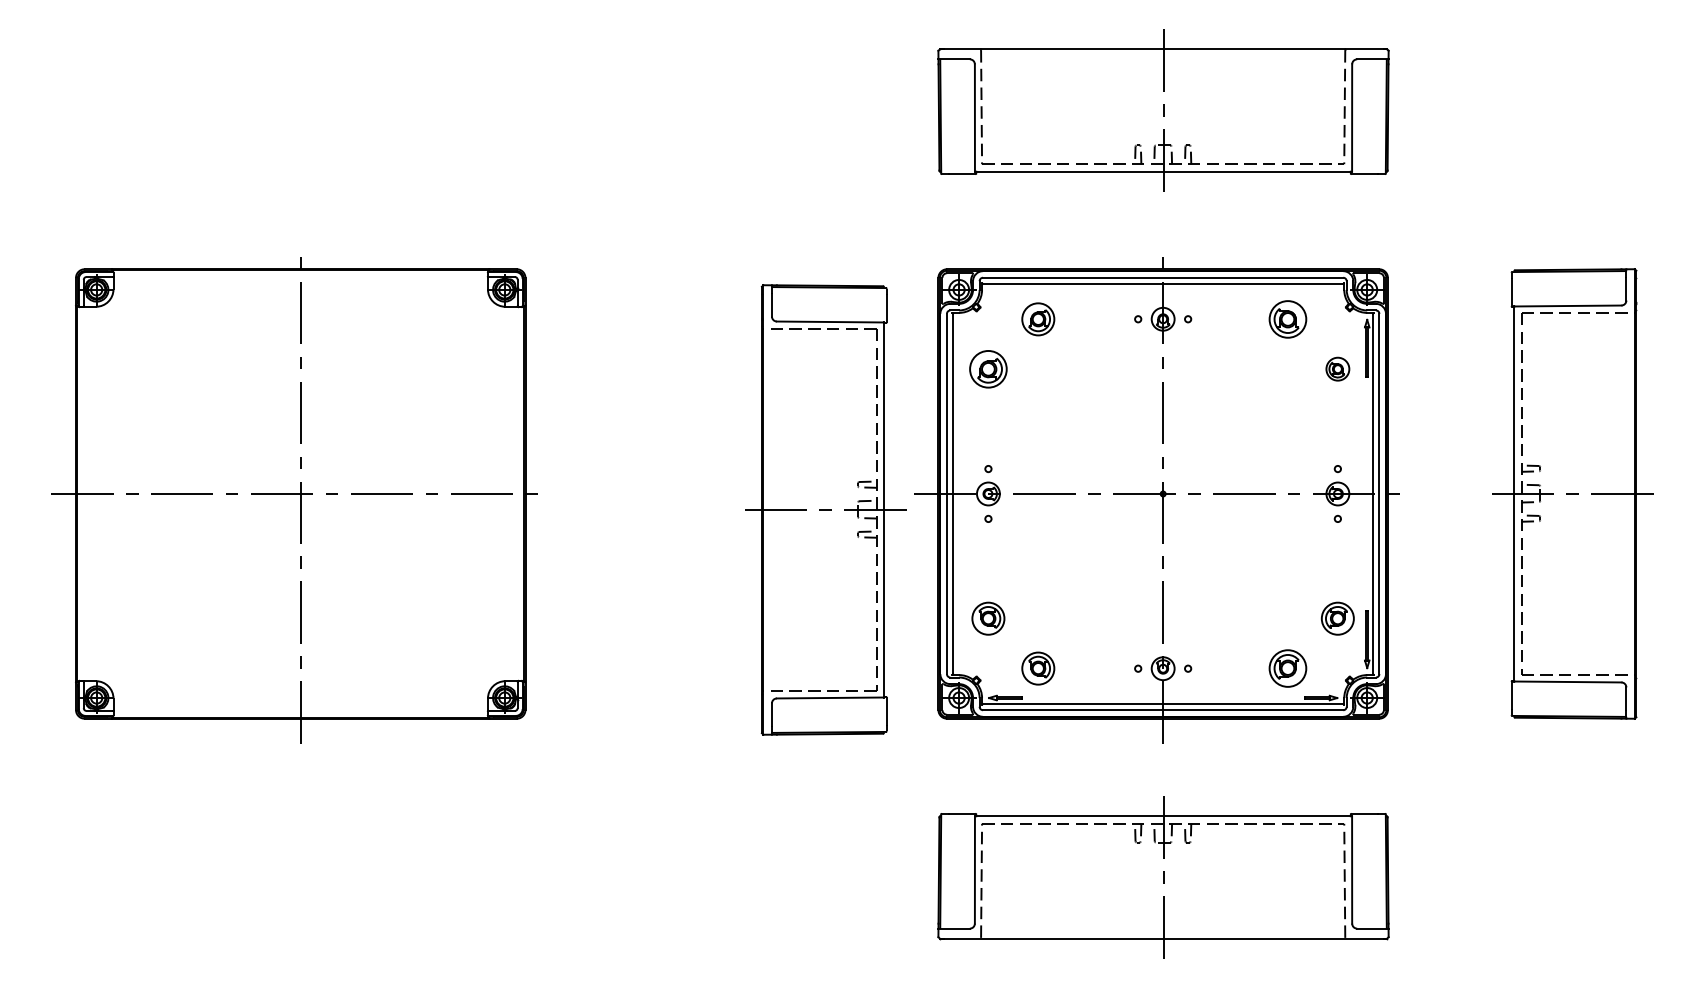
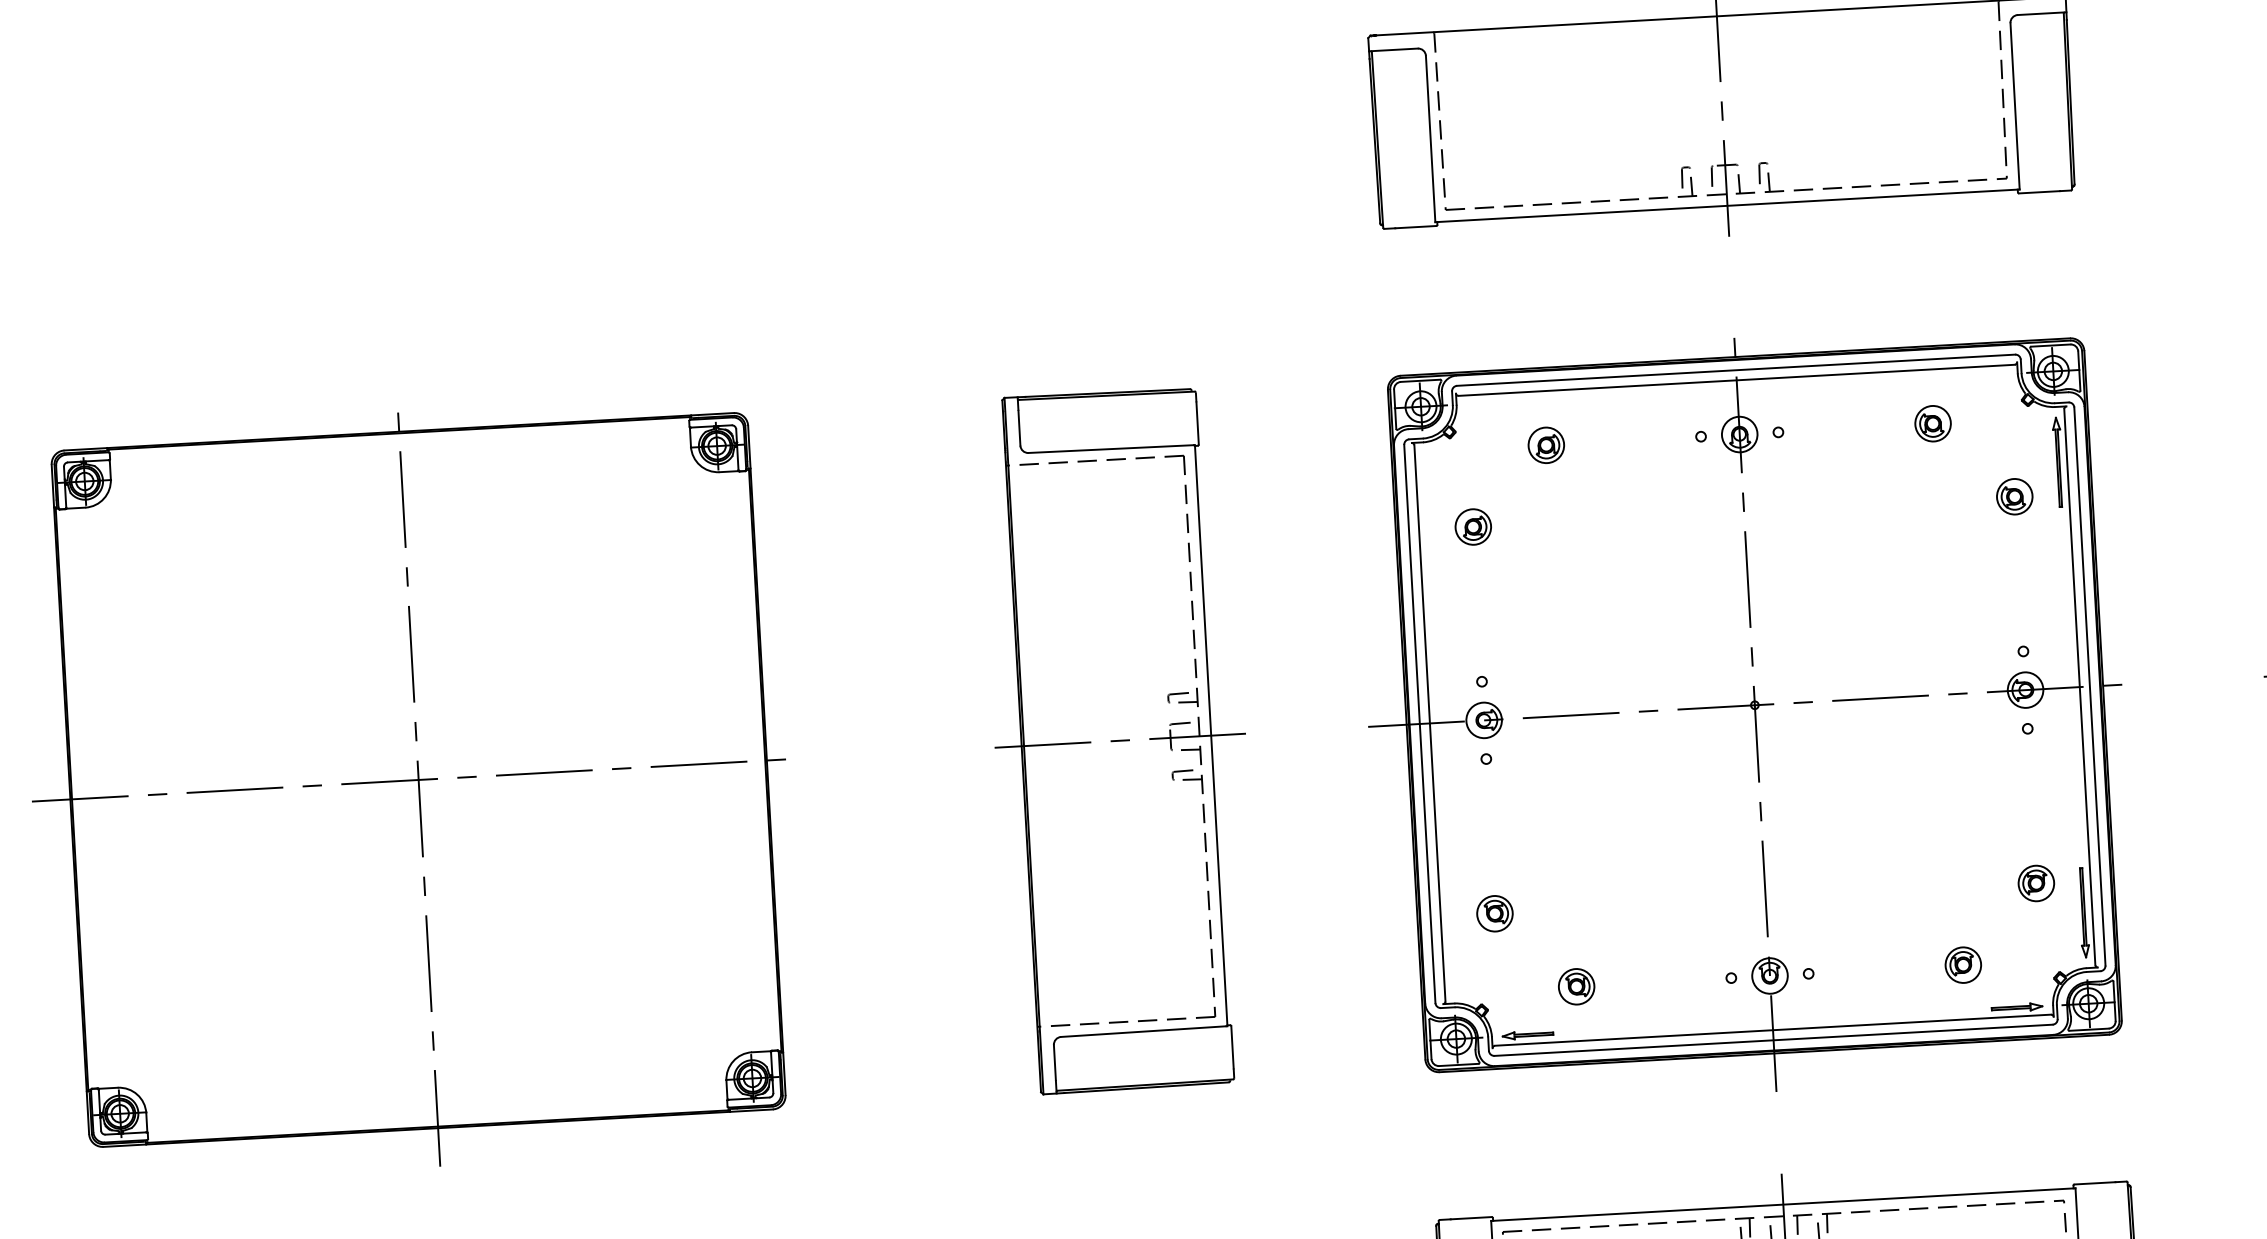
part: (1038, 318) -> (1546, 444), size x0.71
part: (1287, 318) -> (1932, 422), size x0.62
part: (988, 368) -> (1473, 525), size x0.62
part: (825, 509) -> (1120, 739), moved
part: (988, 618) -> (1495, 913), size x0.71
part: (1337, 618) -> (2035, 883), size x0.71
part: (1038, 668) -> (1576, 986), size x0.71
part: (1287, 668) -> (1962, 964), size x0.62

